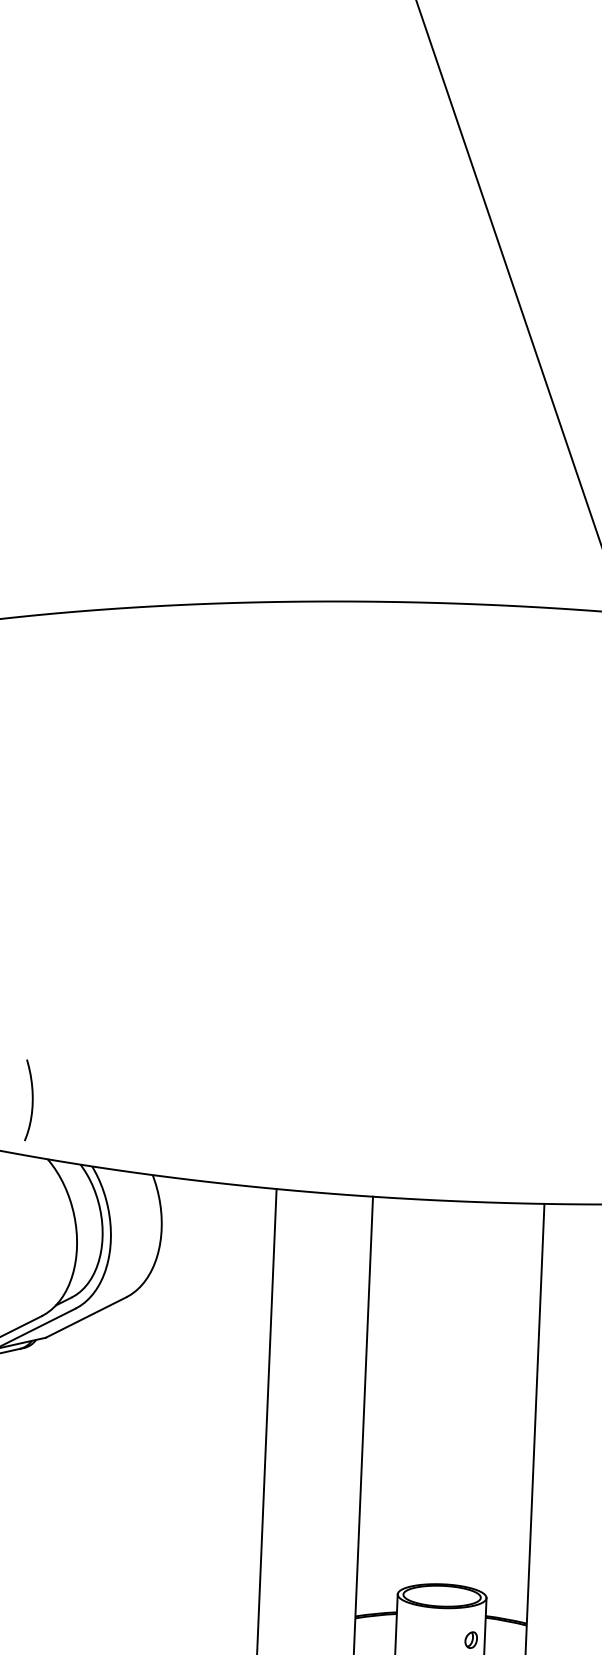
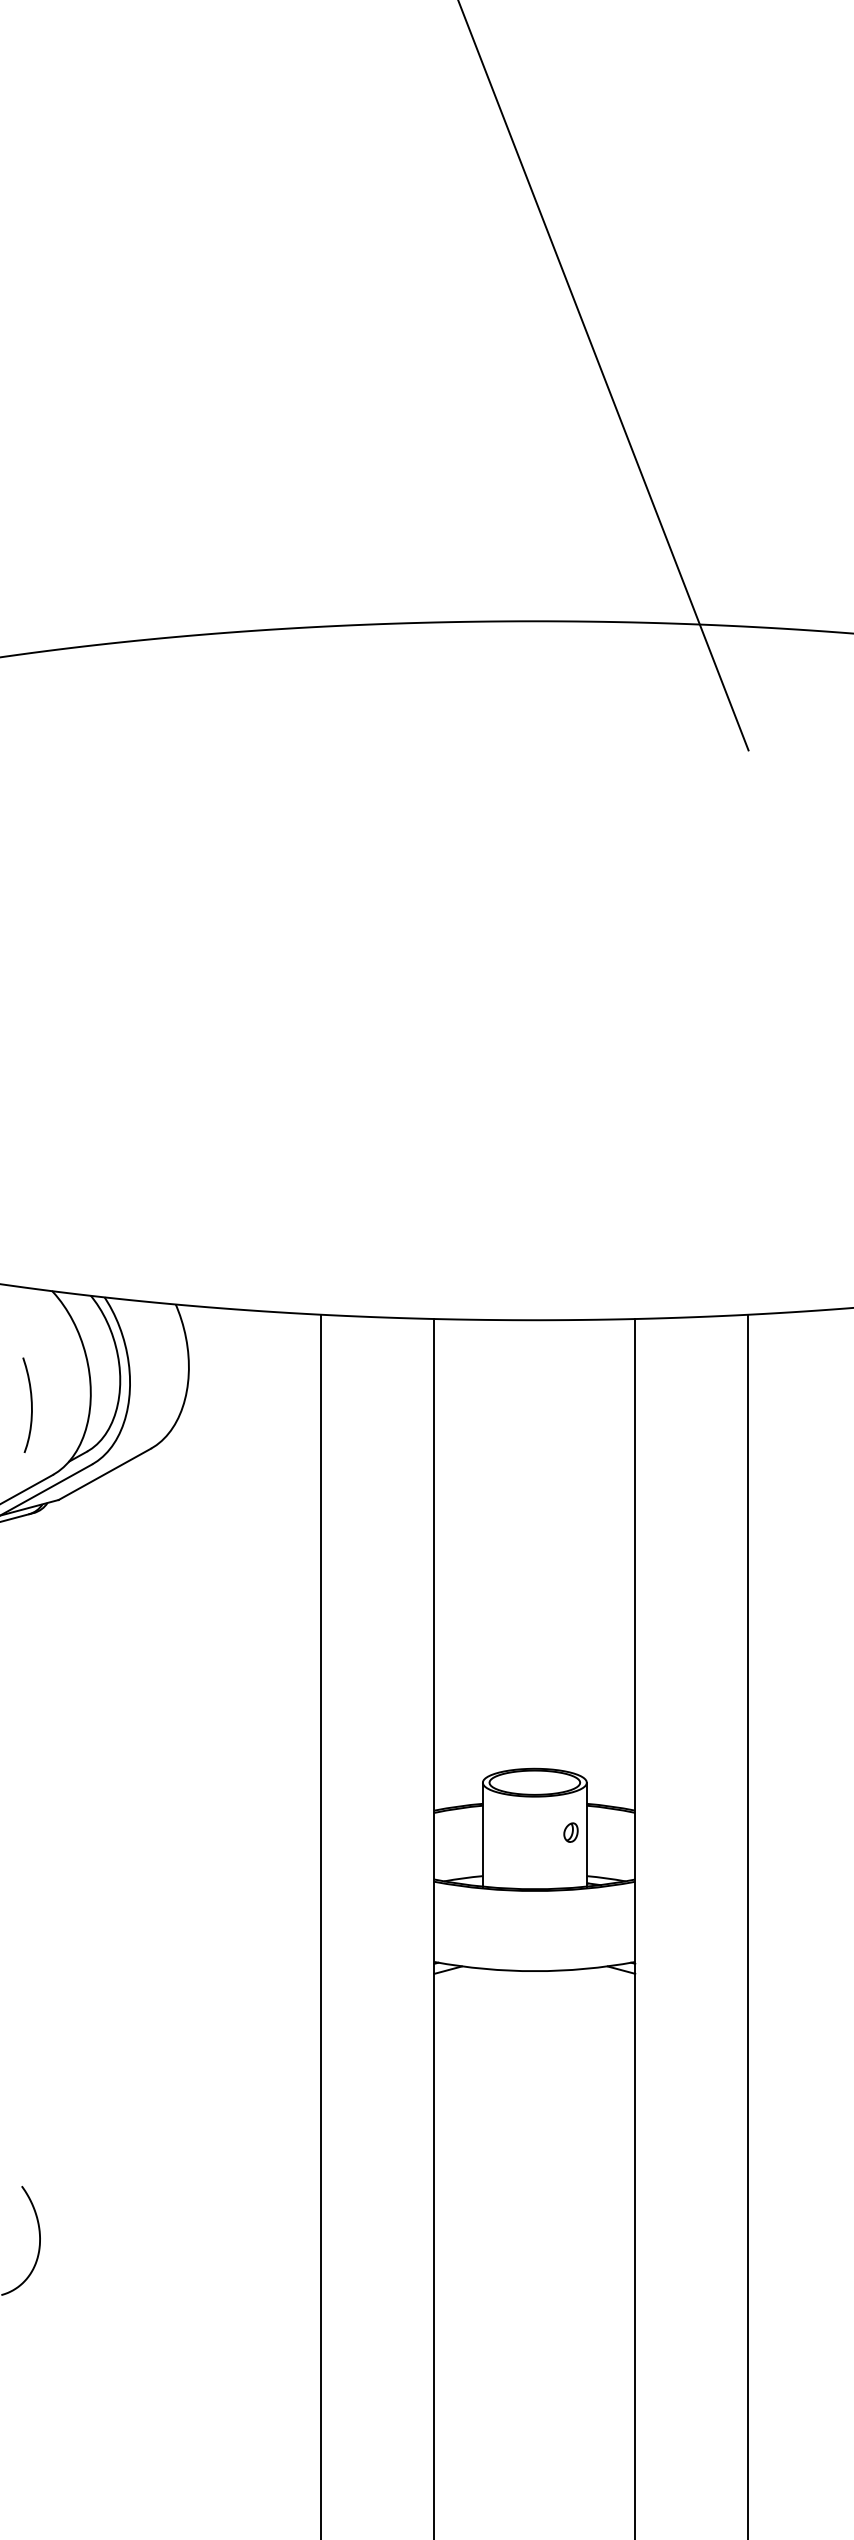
curve: (31, 1098) -> (30, 1402), moved

